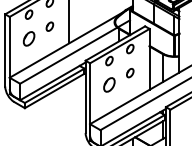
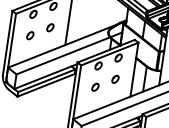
part: (28, 38) -> (29, 35), size x0.62
part: (109, 85) -> (95, 87), size x0.62

